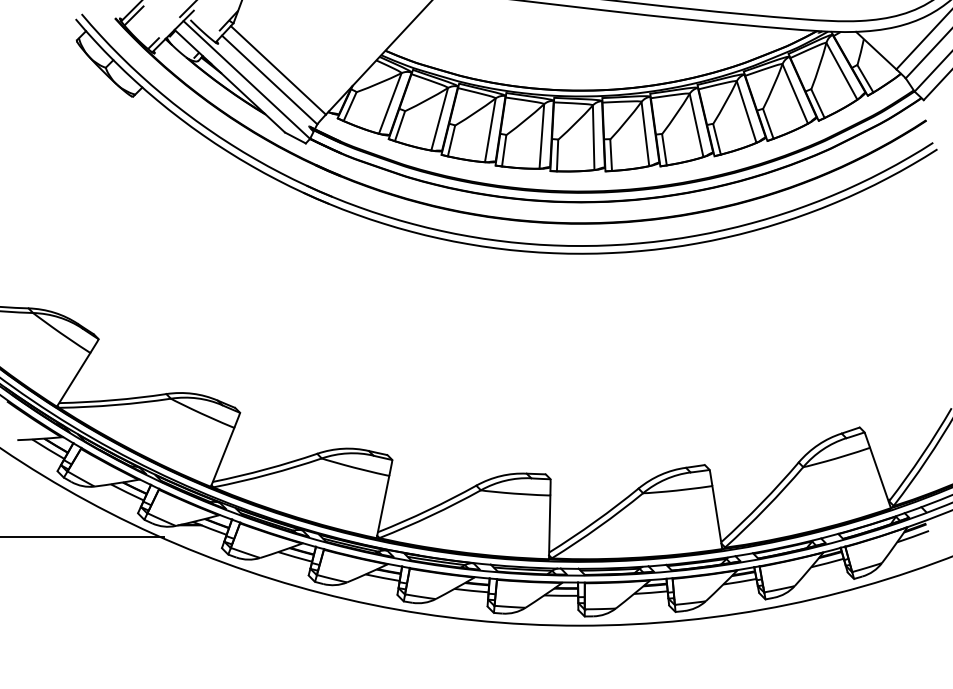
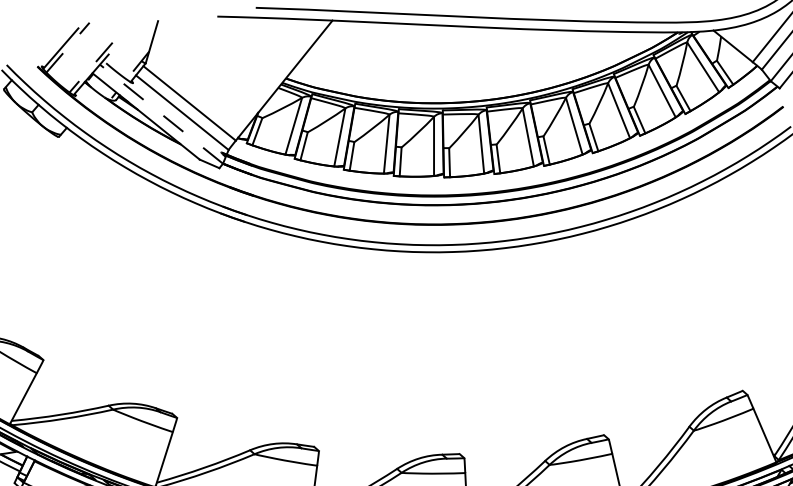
line: (246, 79) -> (161, 113), solid -> dashed

